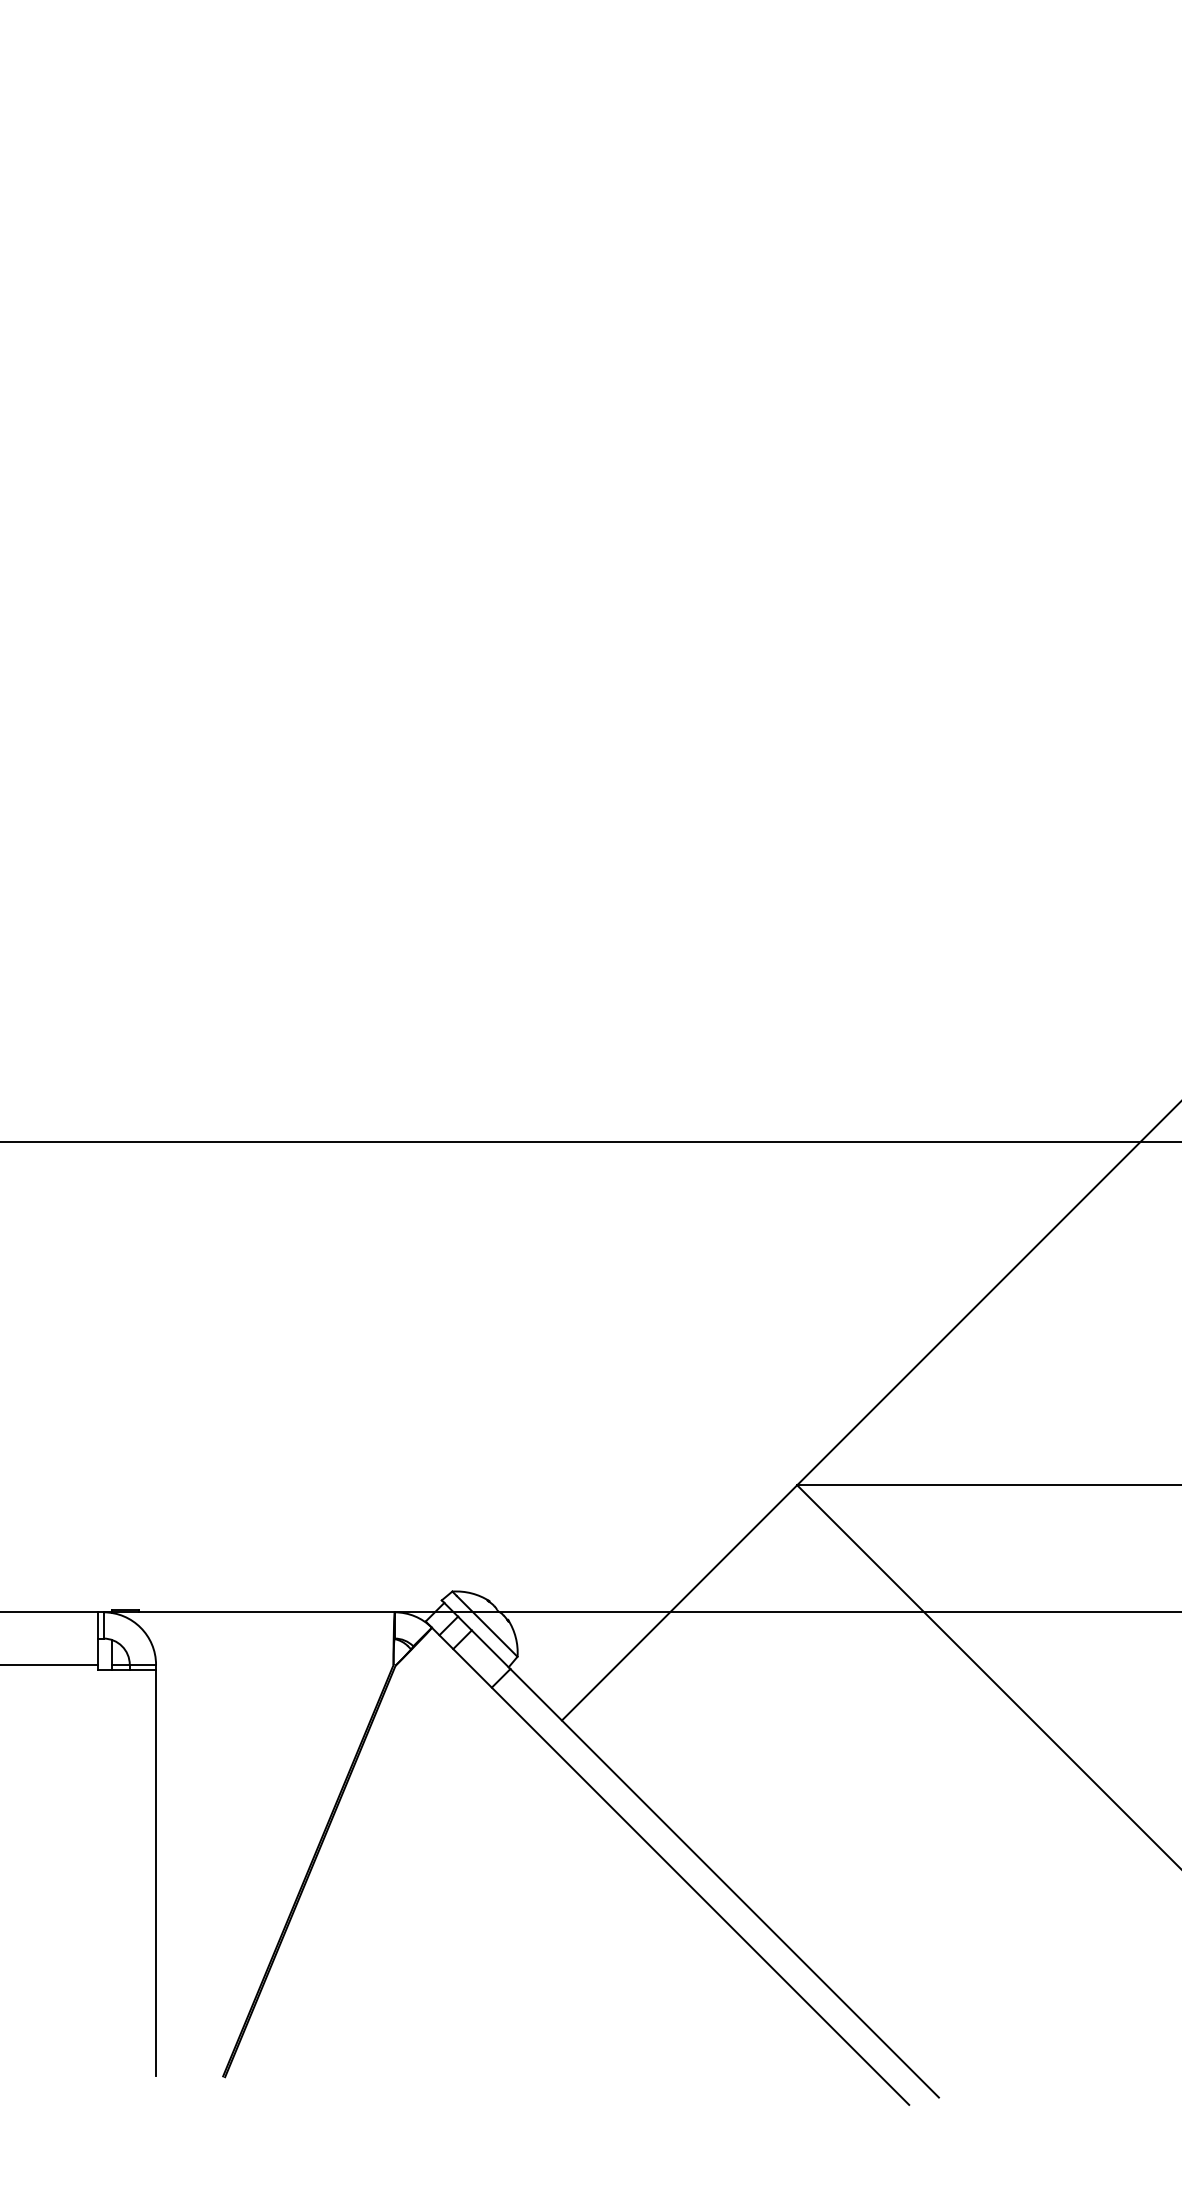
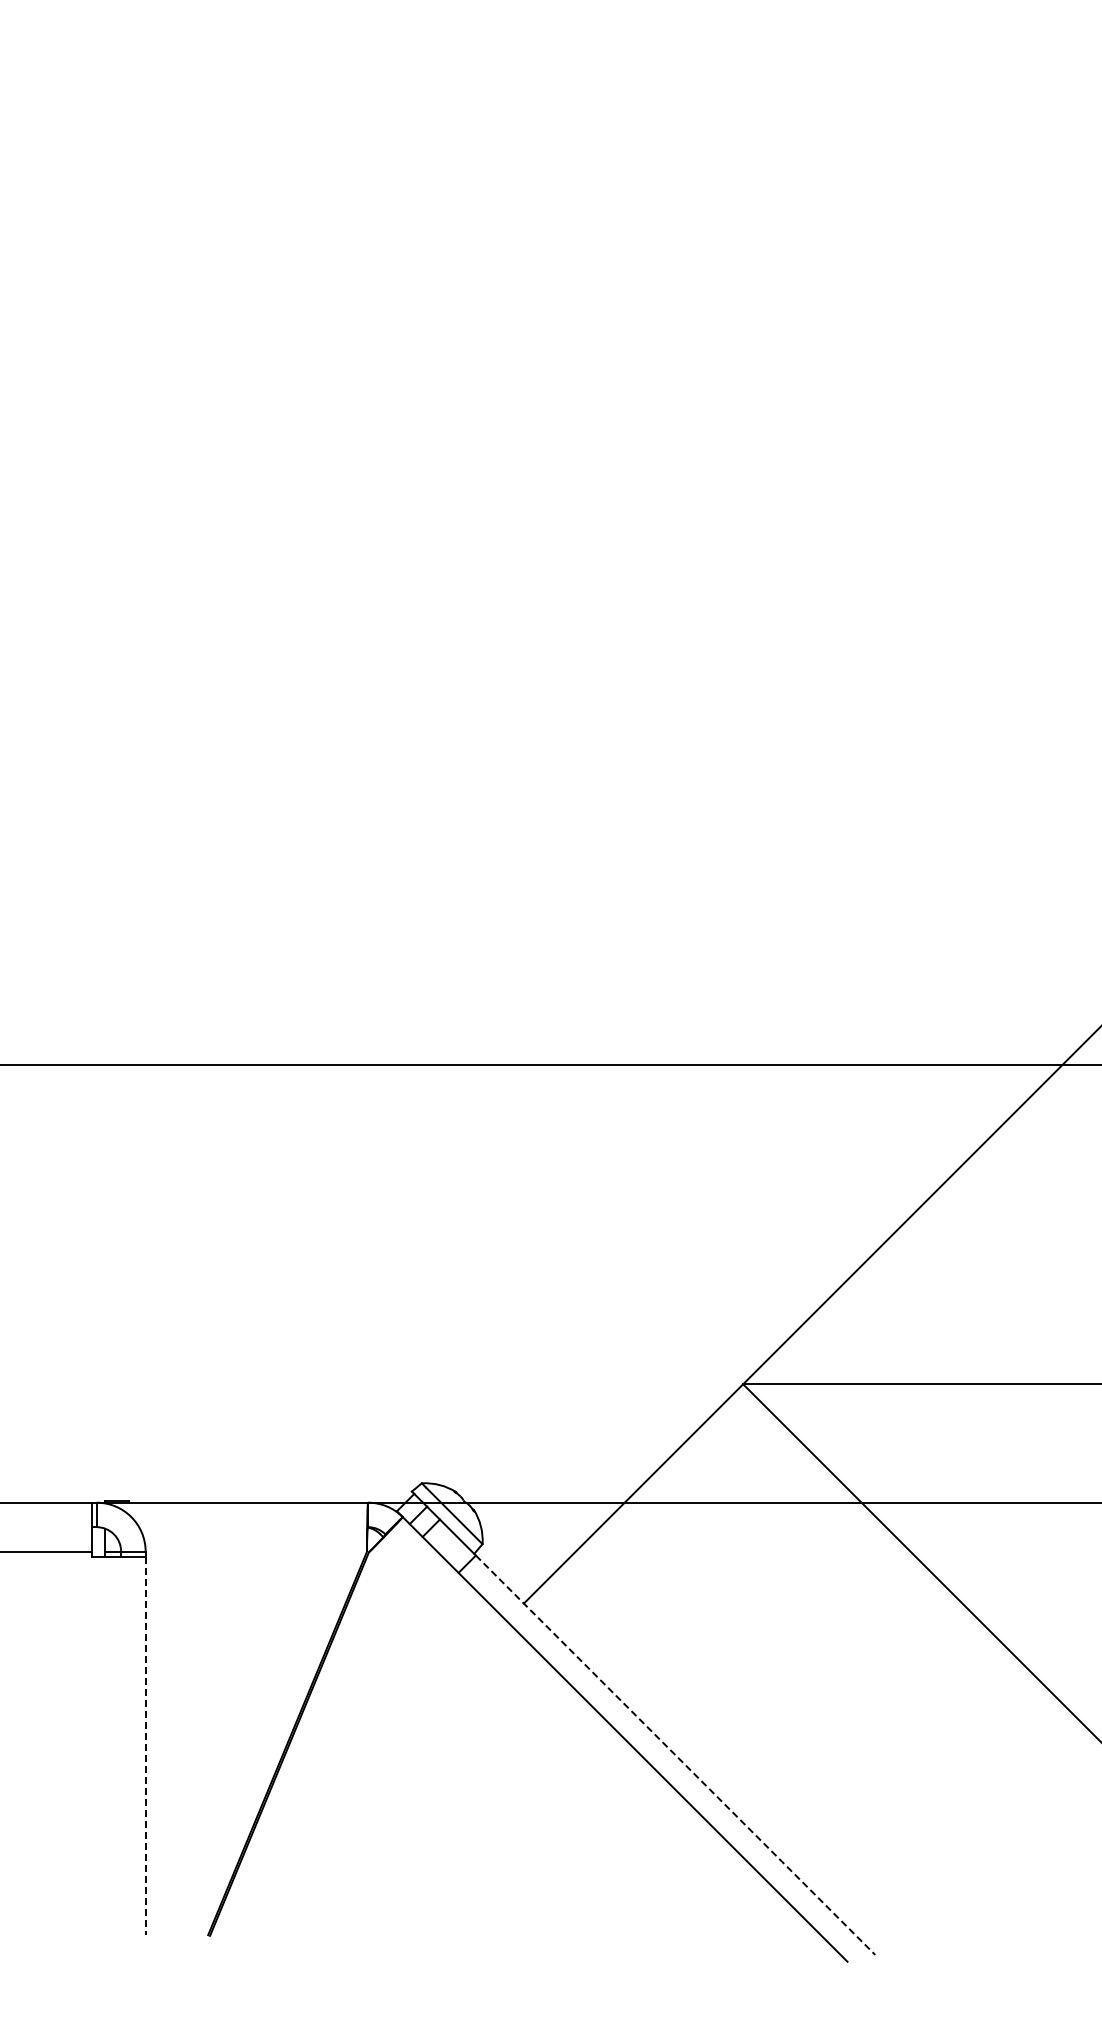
line: (155, 1873) -> (145, 1746), solid -> dashed
line: (724, 1883) -> (675, 1755), solid -> dashed

